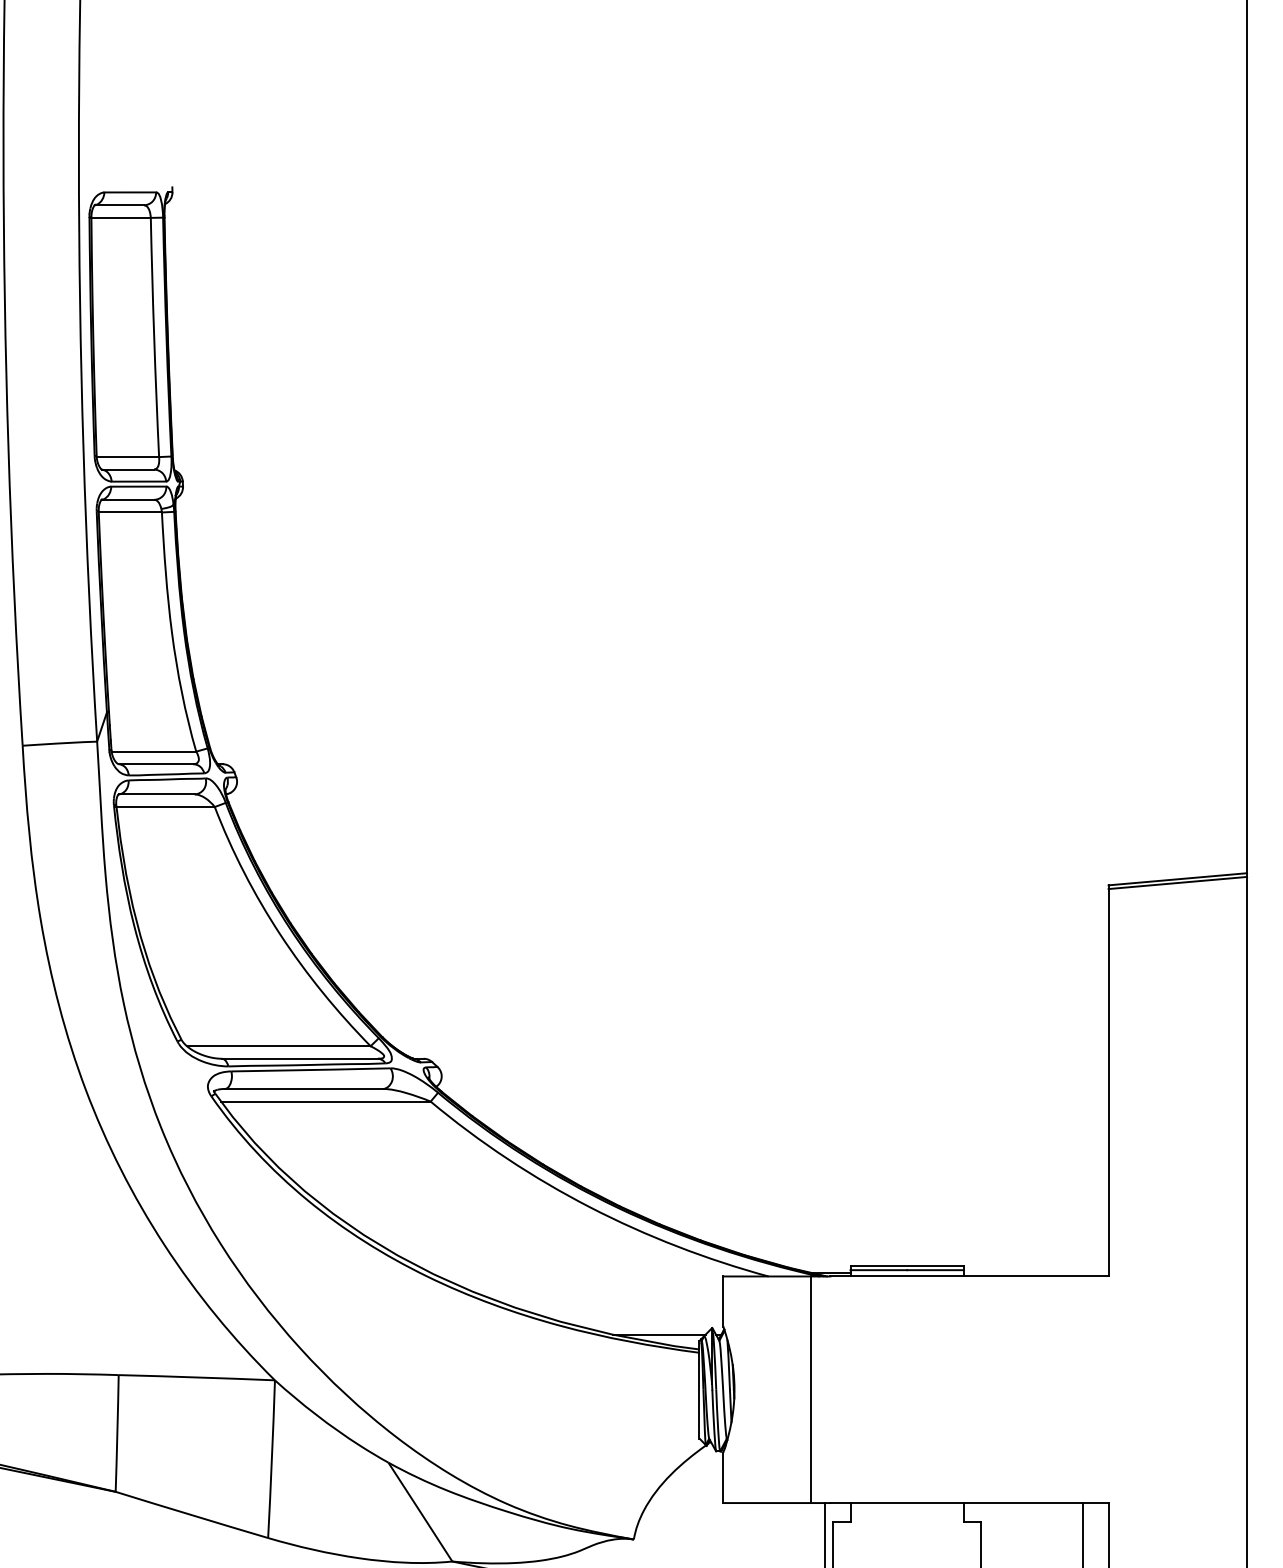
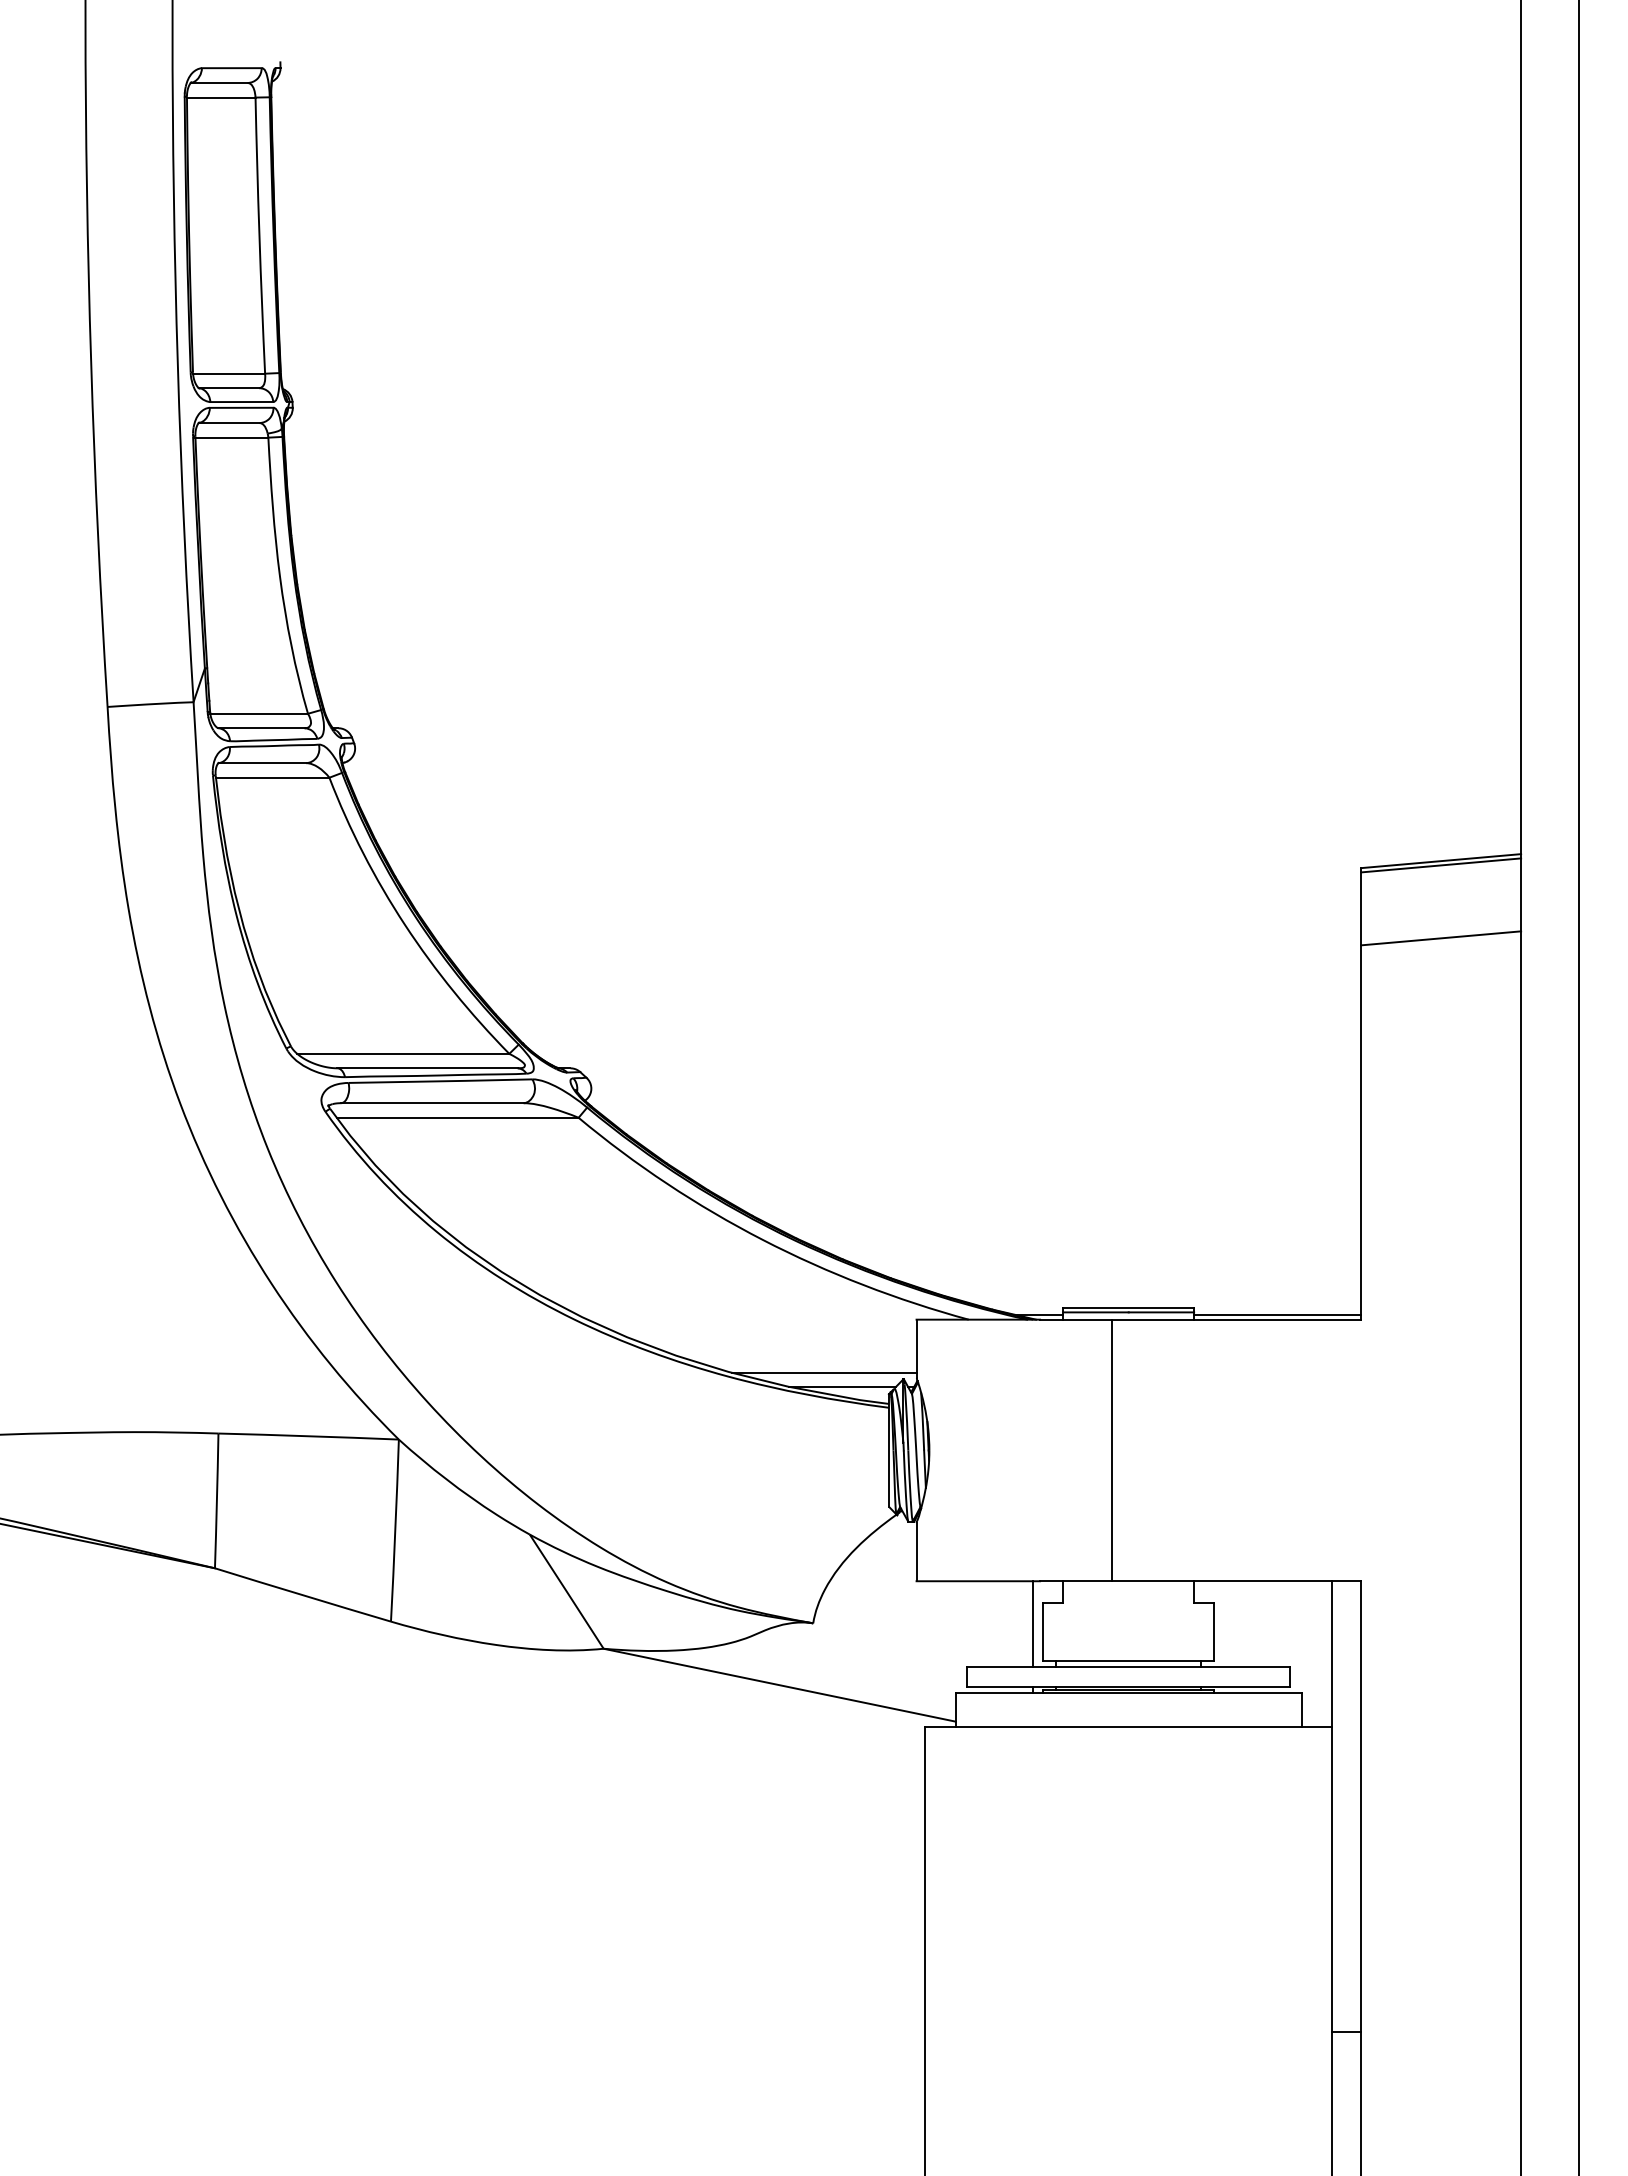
line: (1178, 946) -> (1441, 938), added
line: (1036, 1272) -> (1277, 1315), added
line: (642, 1322) -> (823, 1372), added
line: (811, 1389) -> (1112, 1450), moved

